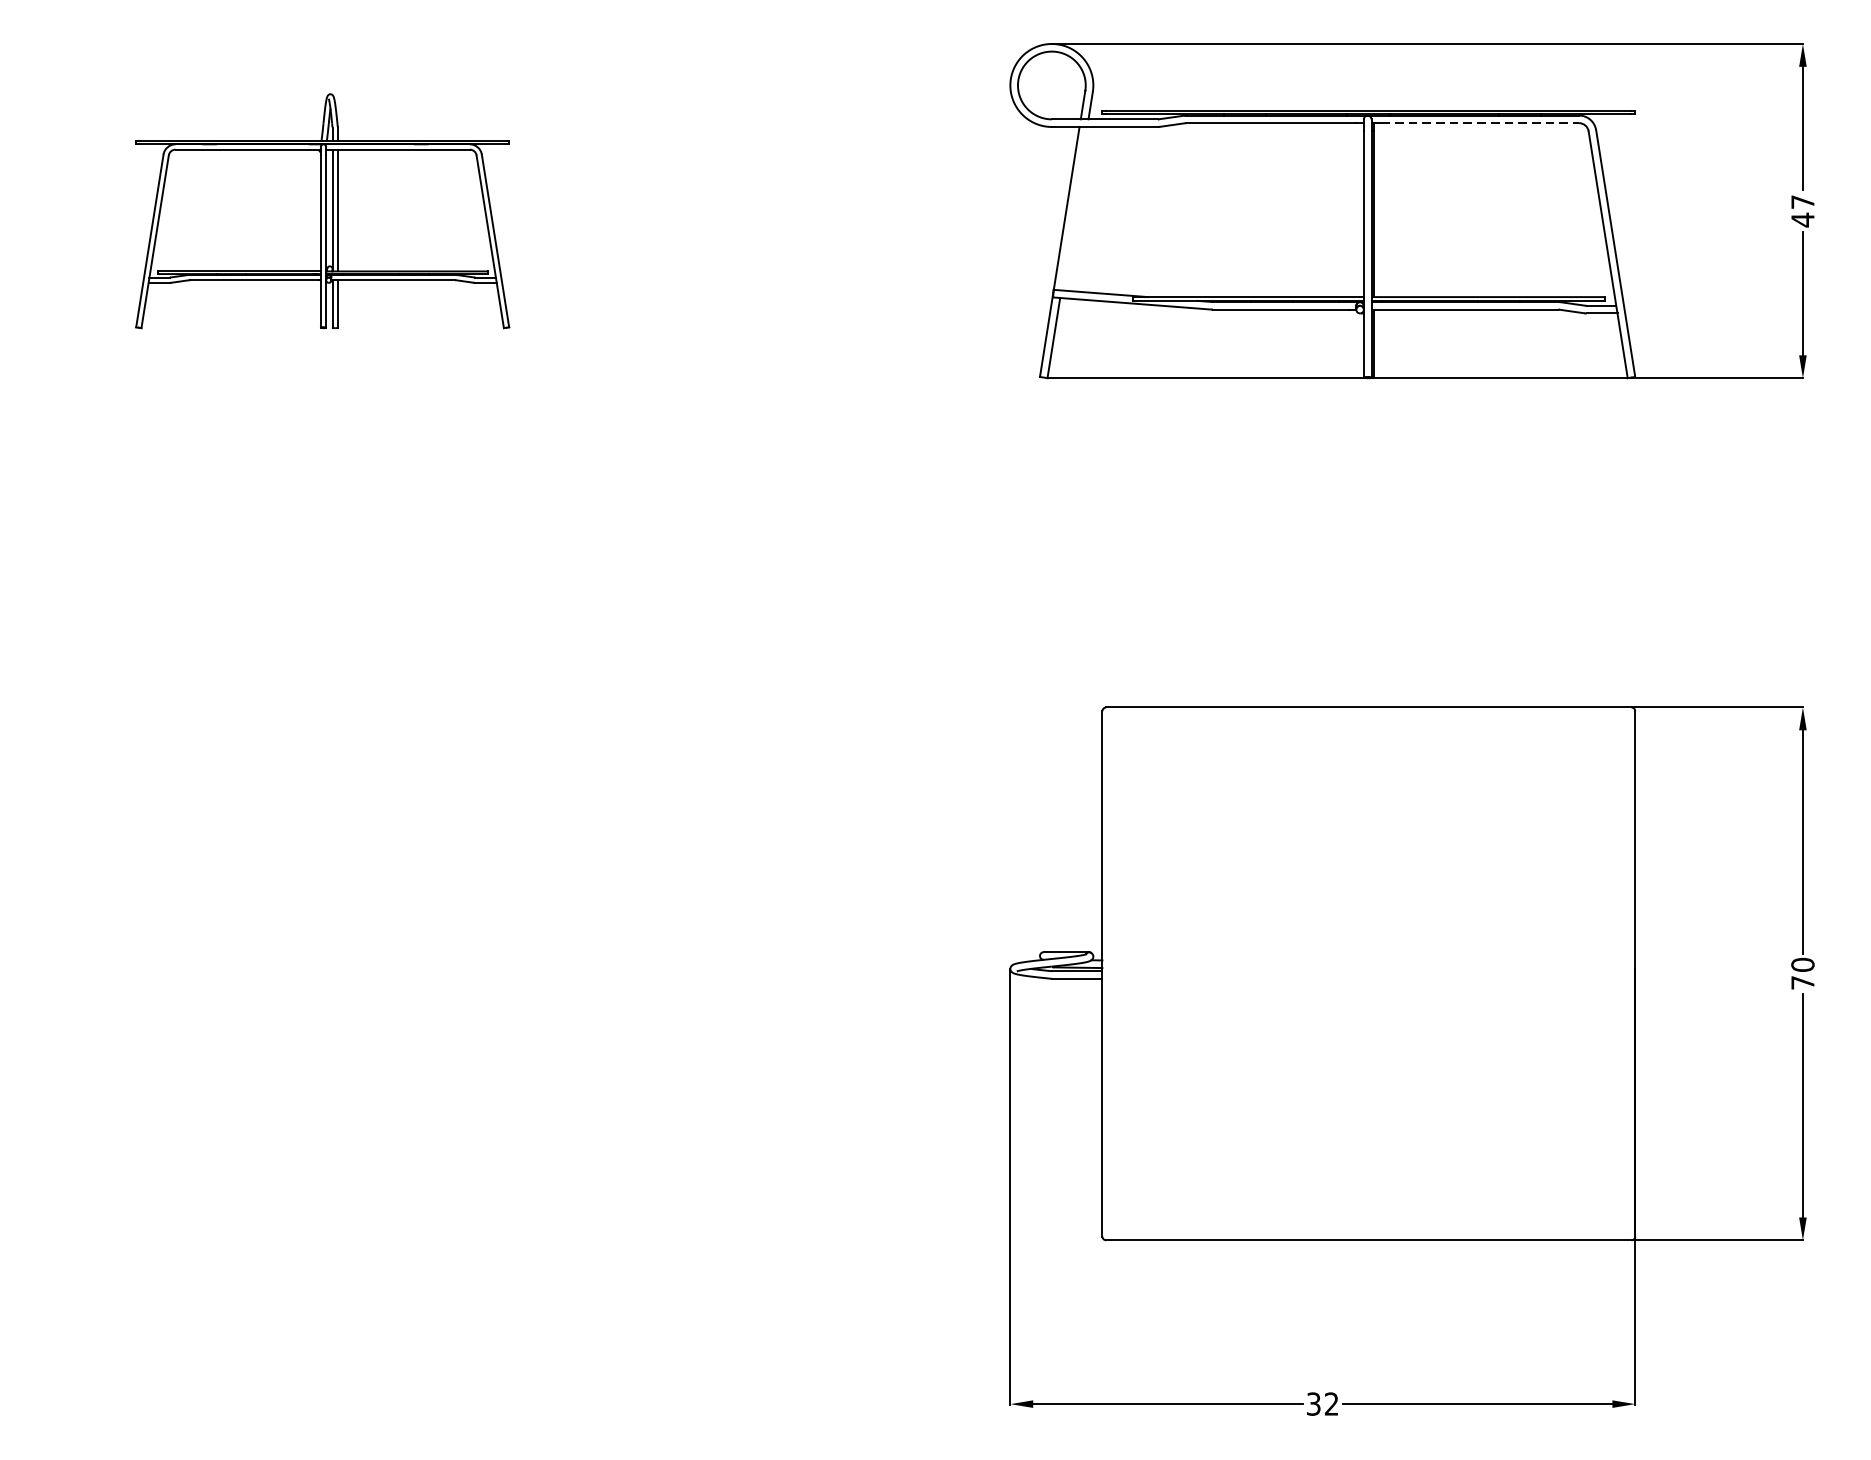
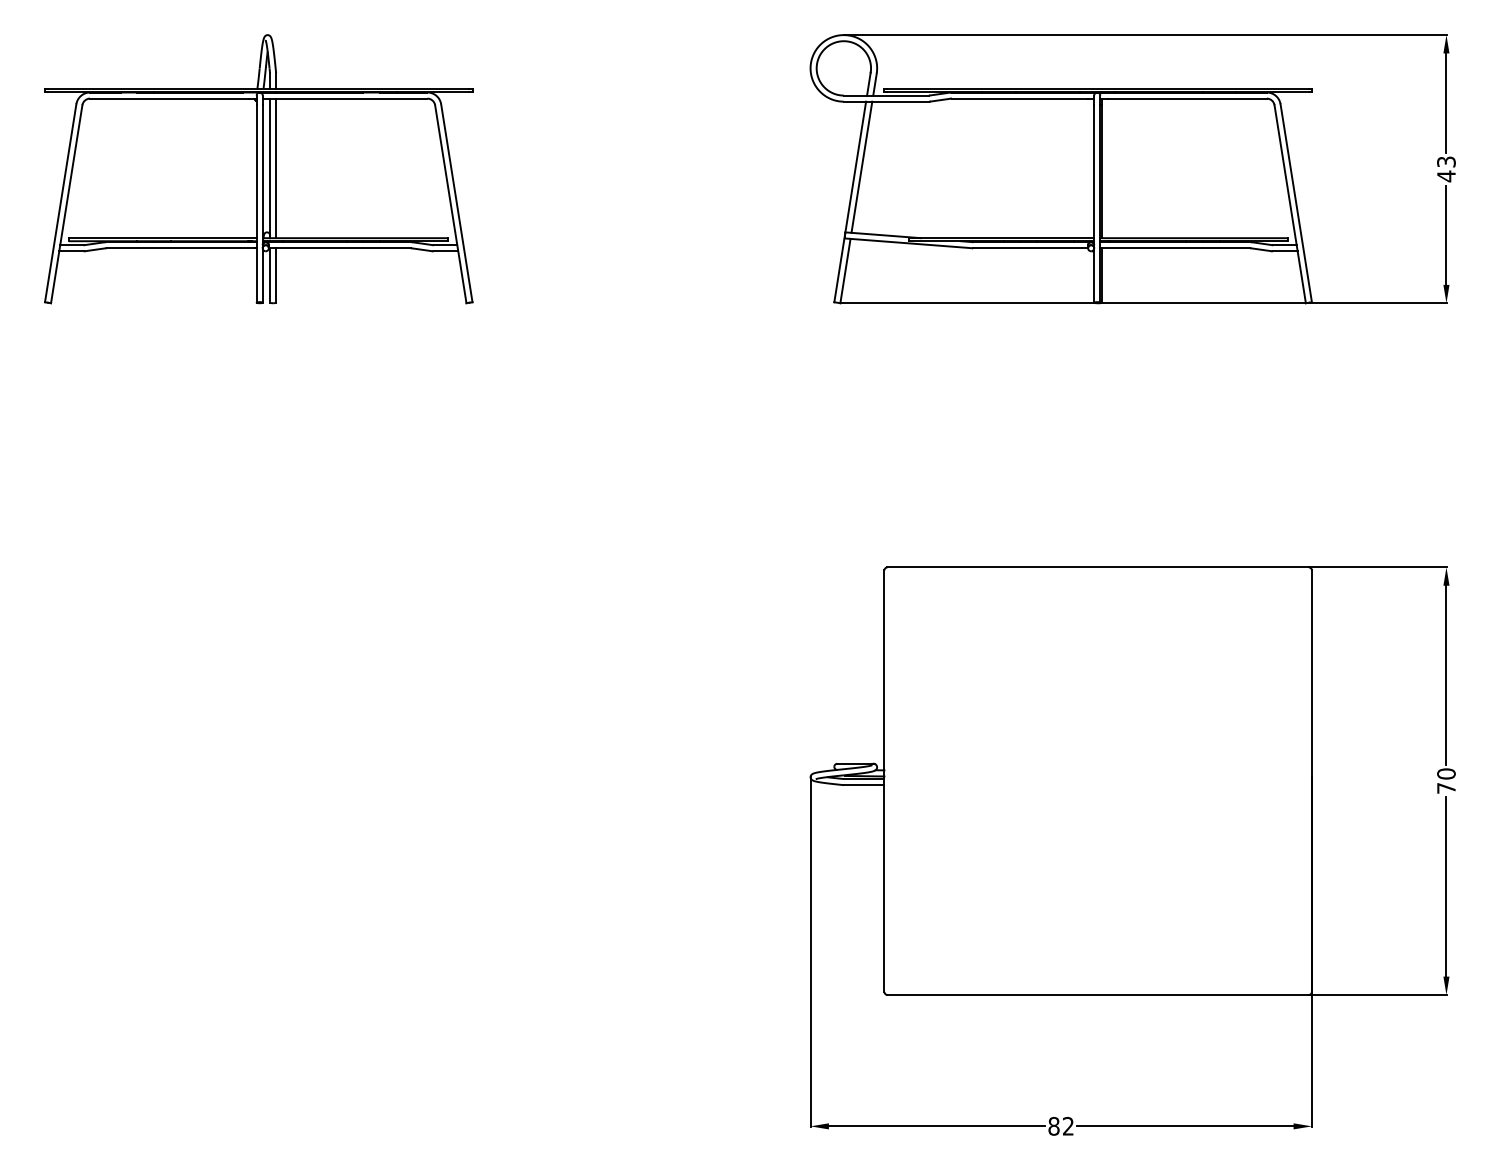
line: (1480, 123) -> (1187, 98), dashed -> solid
text: (1802, 201) -> (1446, 161), 47 -> 43
line: (1073, 207) -> (861, 166), added
part: (322, 211) -> (258, 169), size x1.43
text: (1313, 1404) -> (1053, 1126), 32 -> 82

